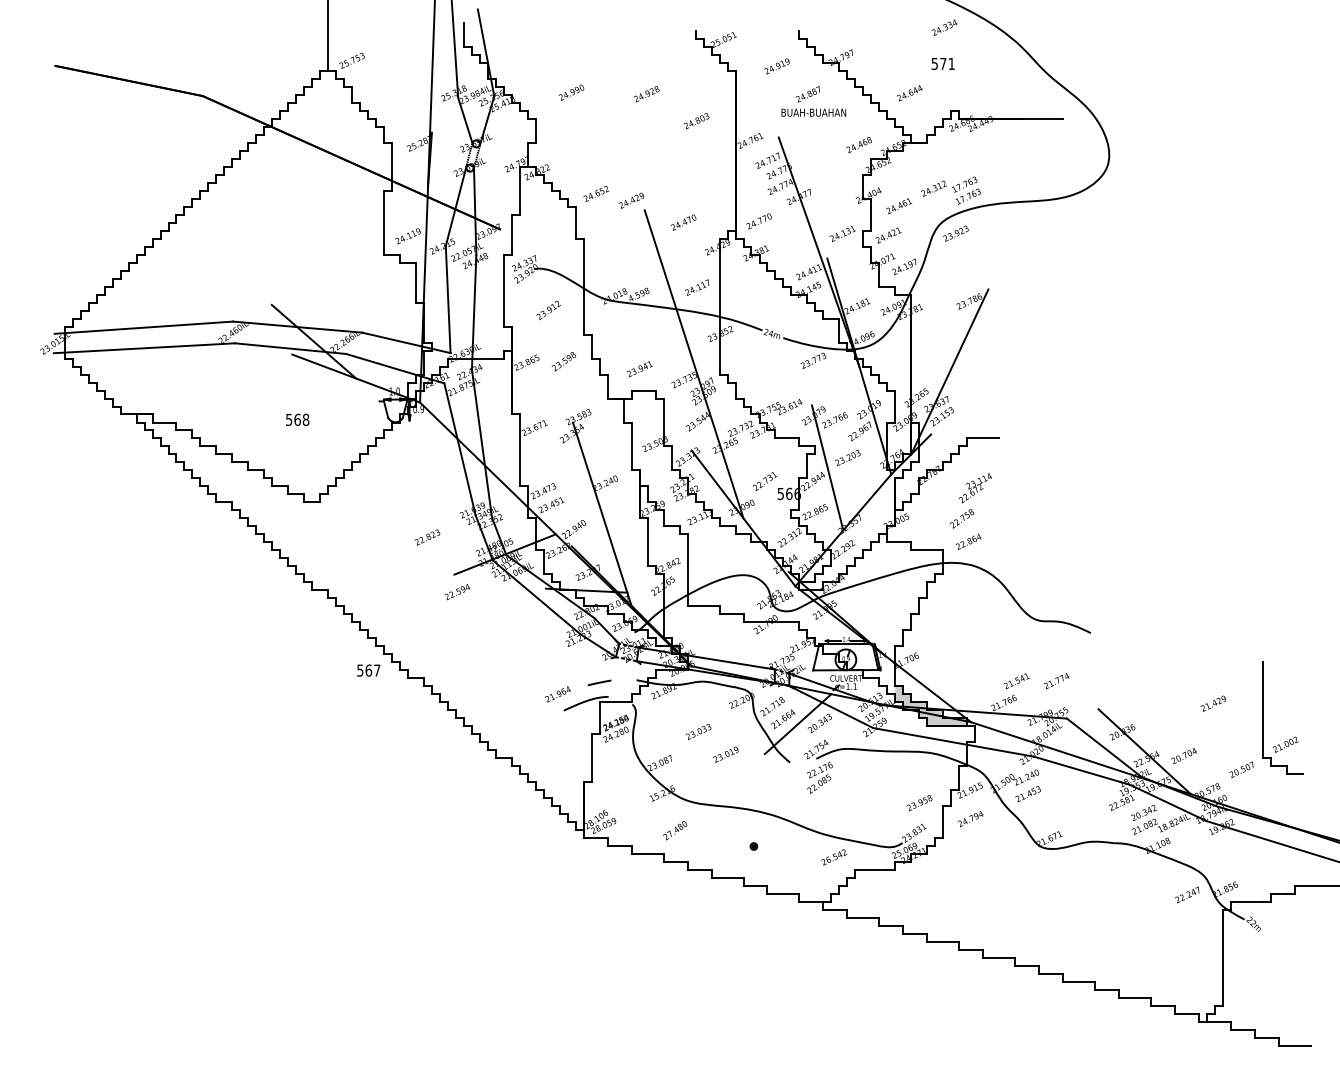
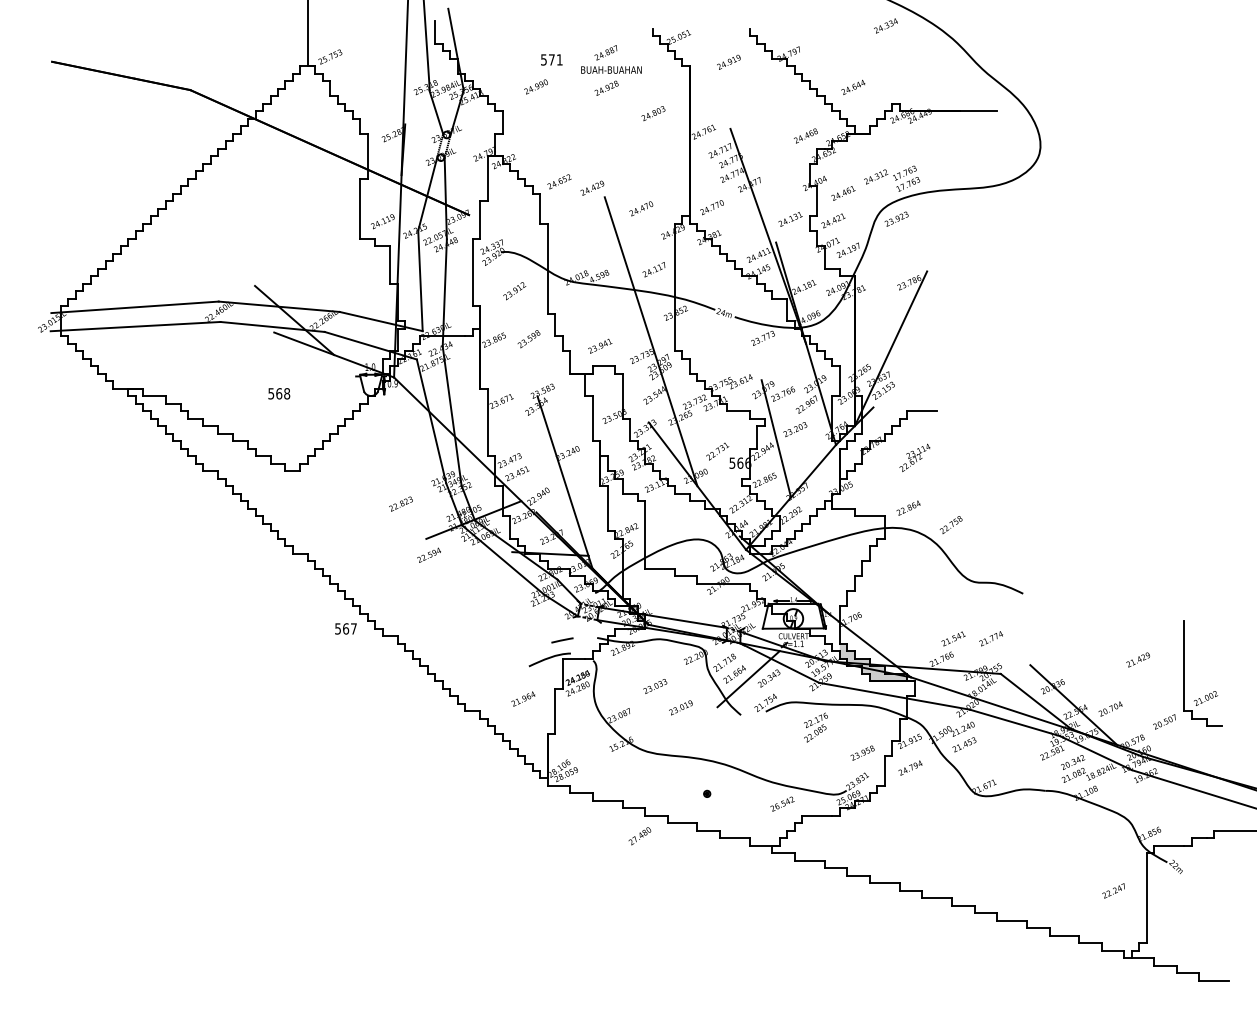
text: (942, 63) -> (551, 59), moved
text: (813, 101) -> (611, 59), moved
text: (962, 518) -> (951, 524), moved
text: (557, 694) -> (522, 699), moved
text: (819, 777) -> (815, 727), moved
text: (675, 830) -> (640, 836), moved
text: (1187, 894) -> (1113, 890), moved

